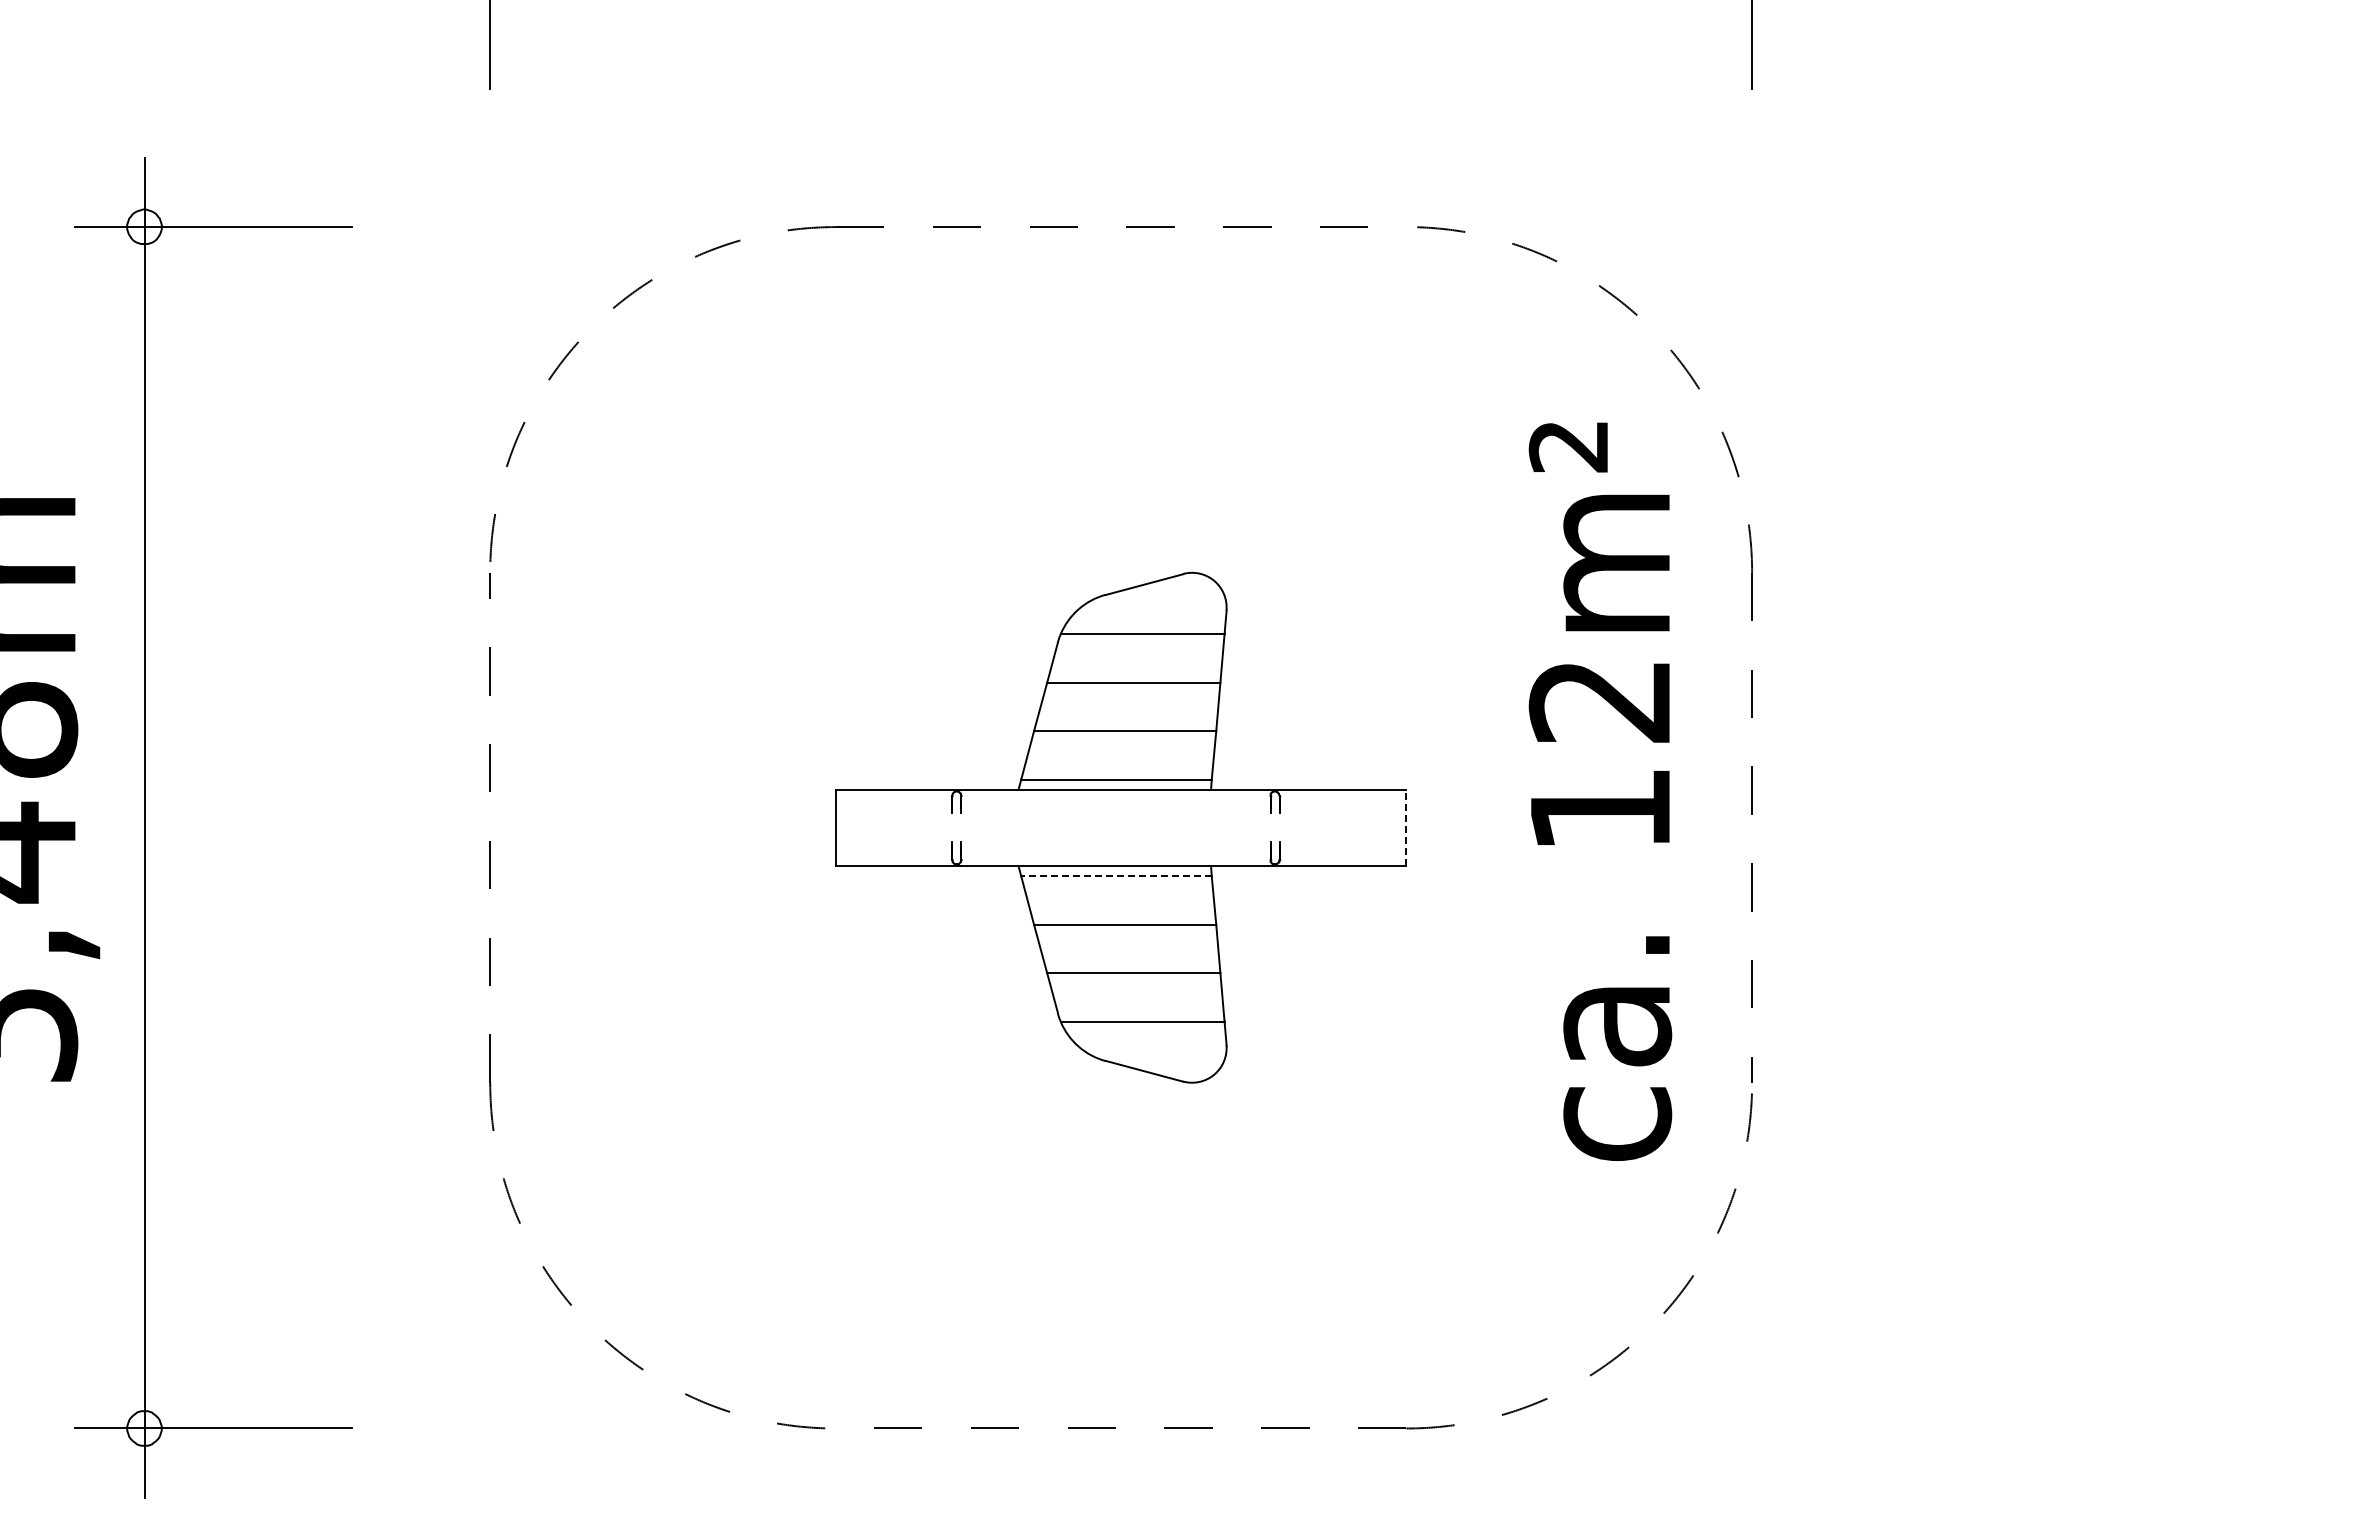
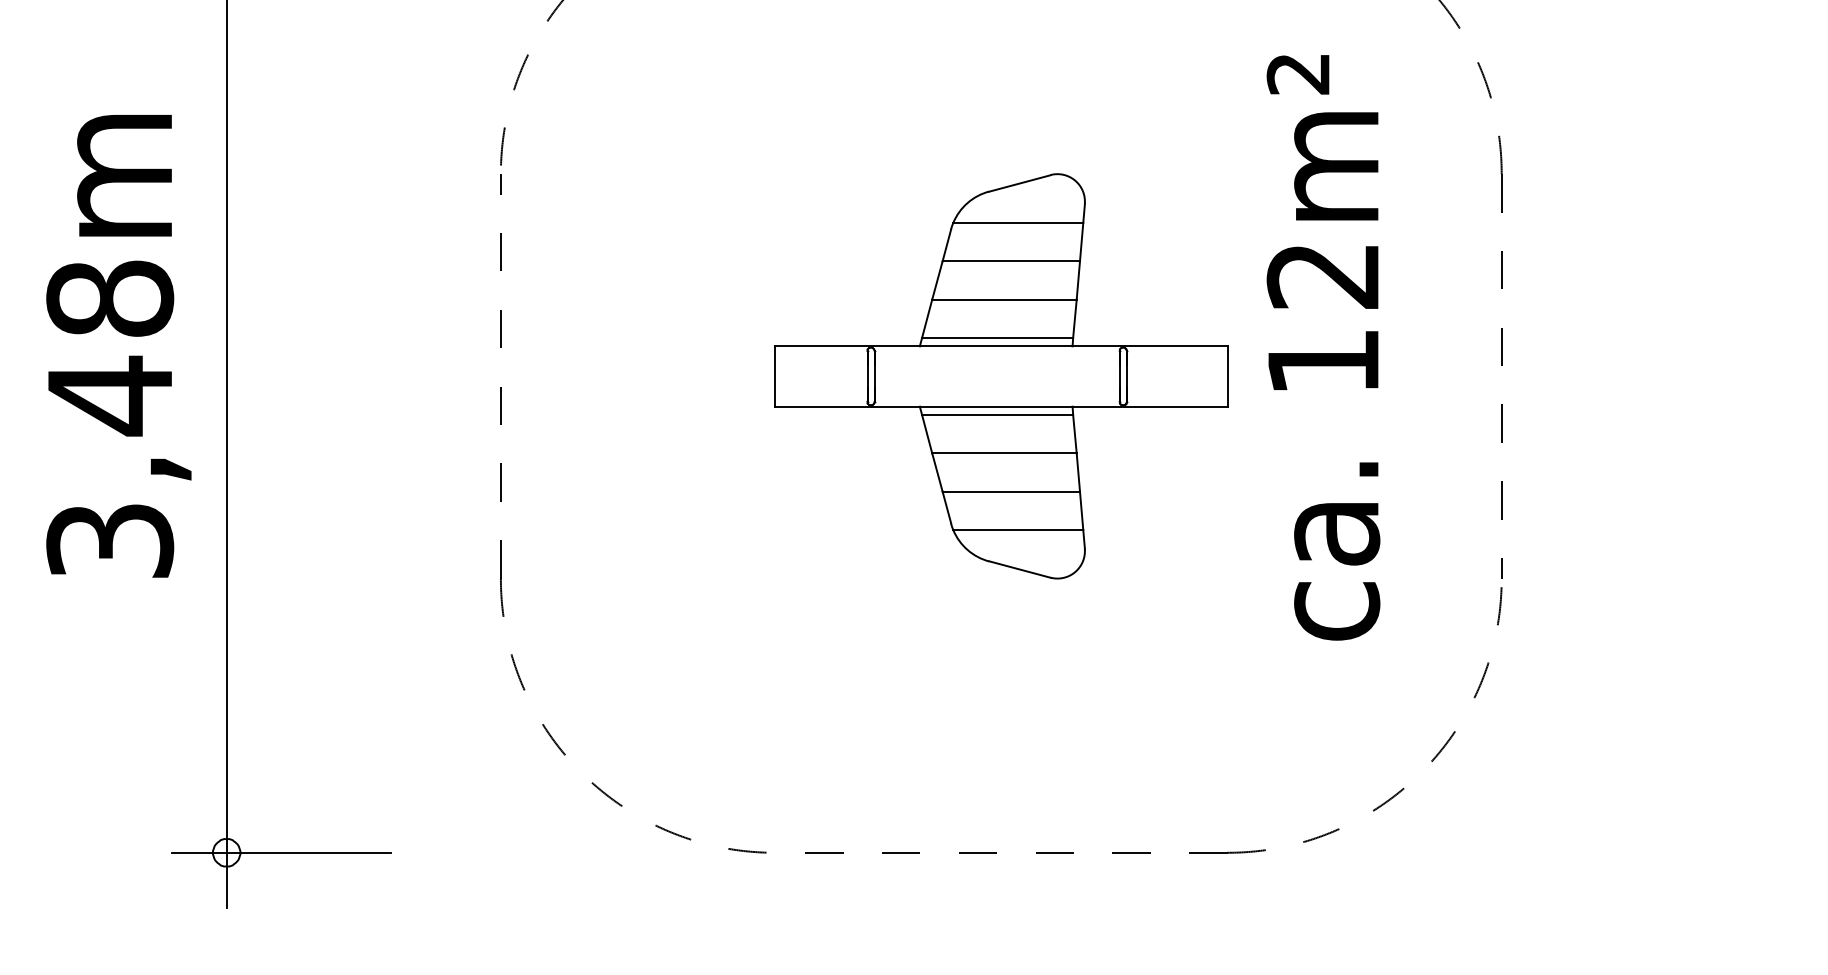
text: (1600, 791) -> (1323, 347), moved
line: (952, 827) -> (867, 376), added
line: (961, 827) -> (874, 376), added
line: (1270, 827) -> (1119, 376), added
line: (1279, 827) -> (1126, 376), added
line: (1406, 827) -> (1227, 376), dashed -> solid
line: (1116, 876) -> (997, 415), dashed -> solid

